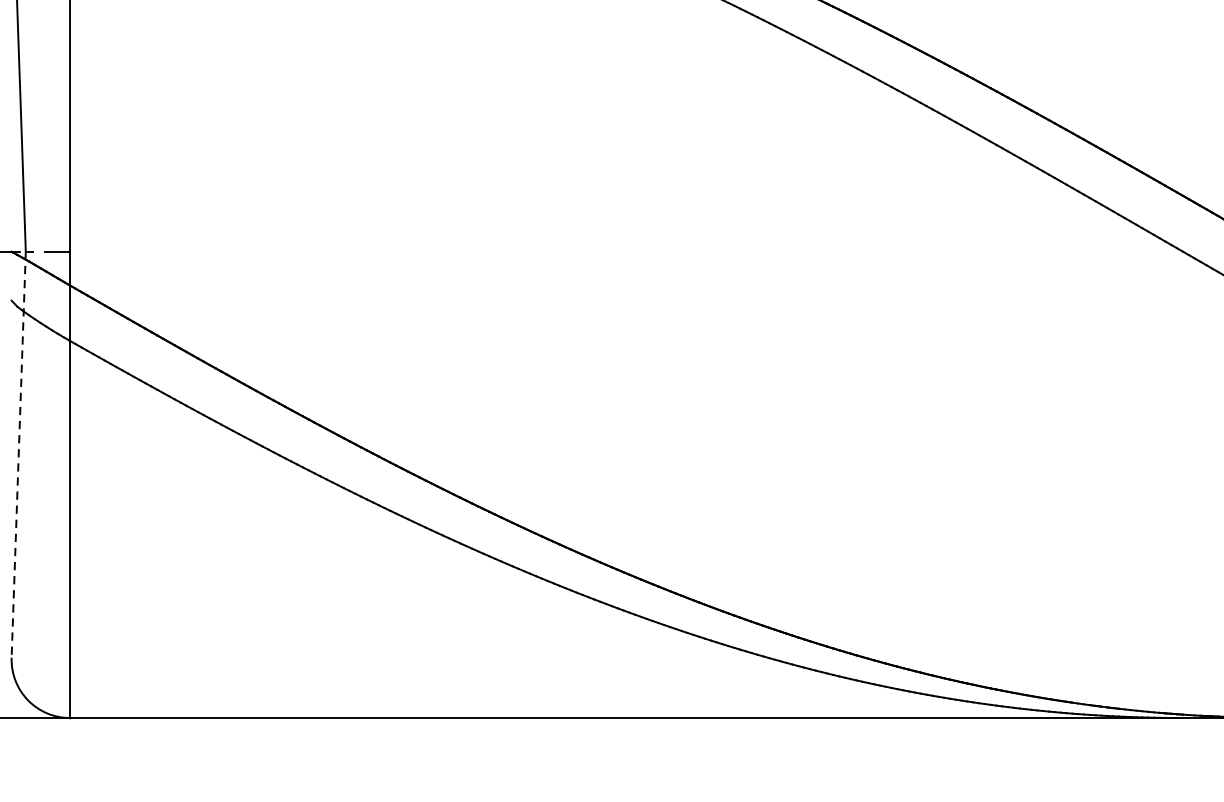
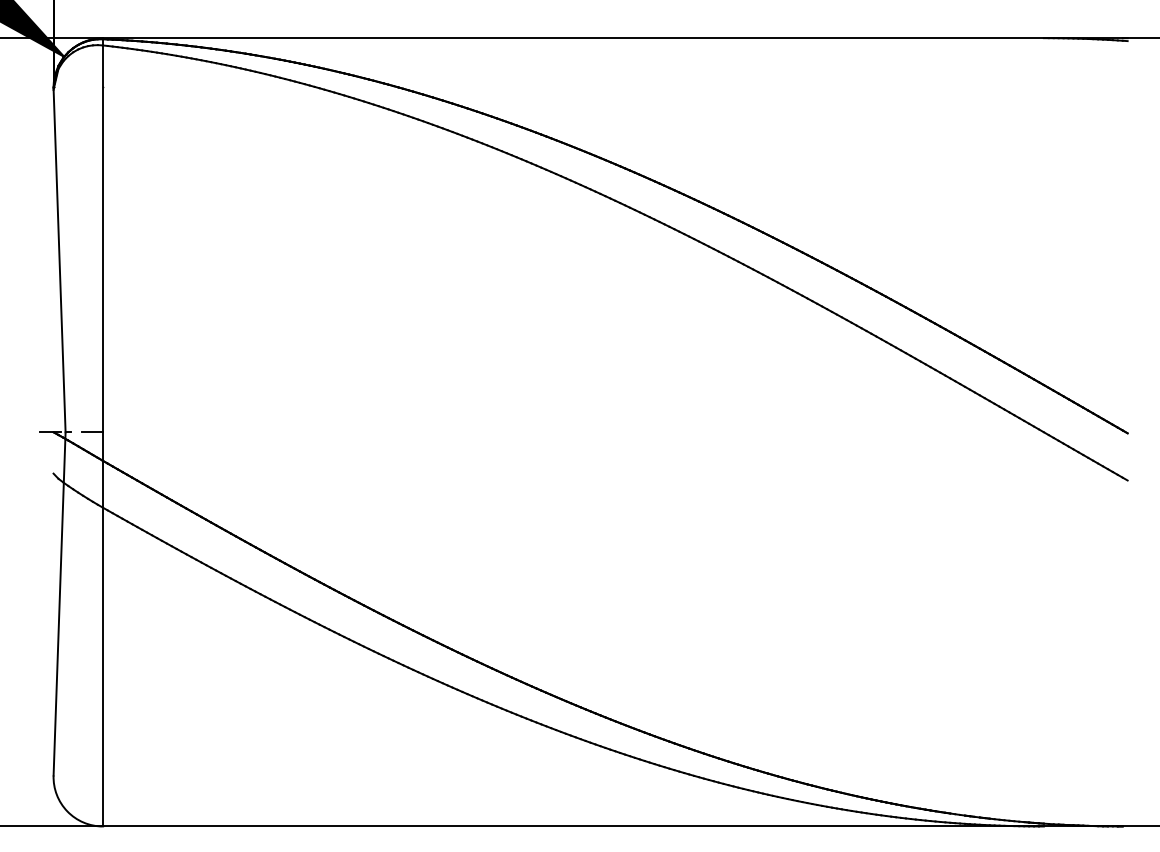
line: (18, 454) -> (59, 603), dashed -> solid

